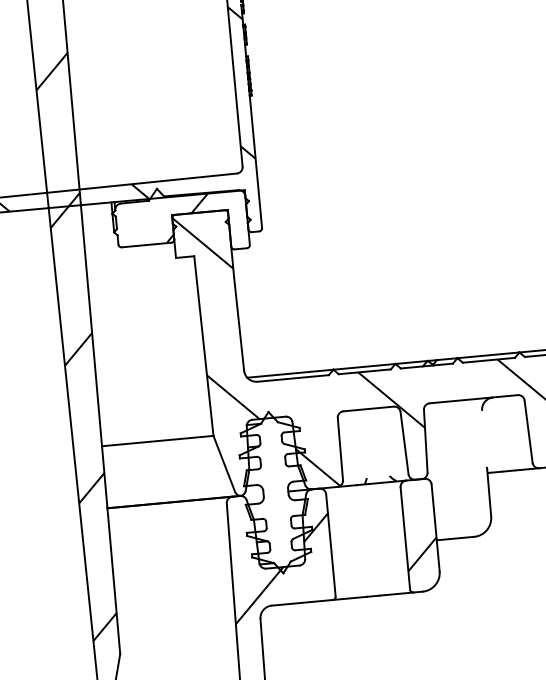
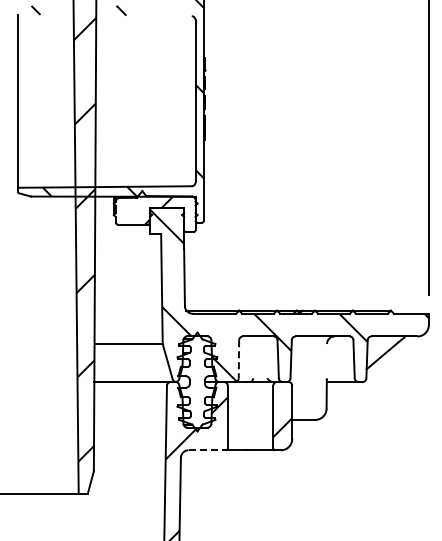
line: (339, 449) -> (238, 359), solid -> dashed
line: (302, 603) -> (207, 450), solid -> dashed

